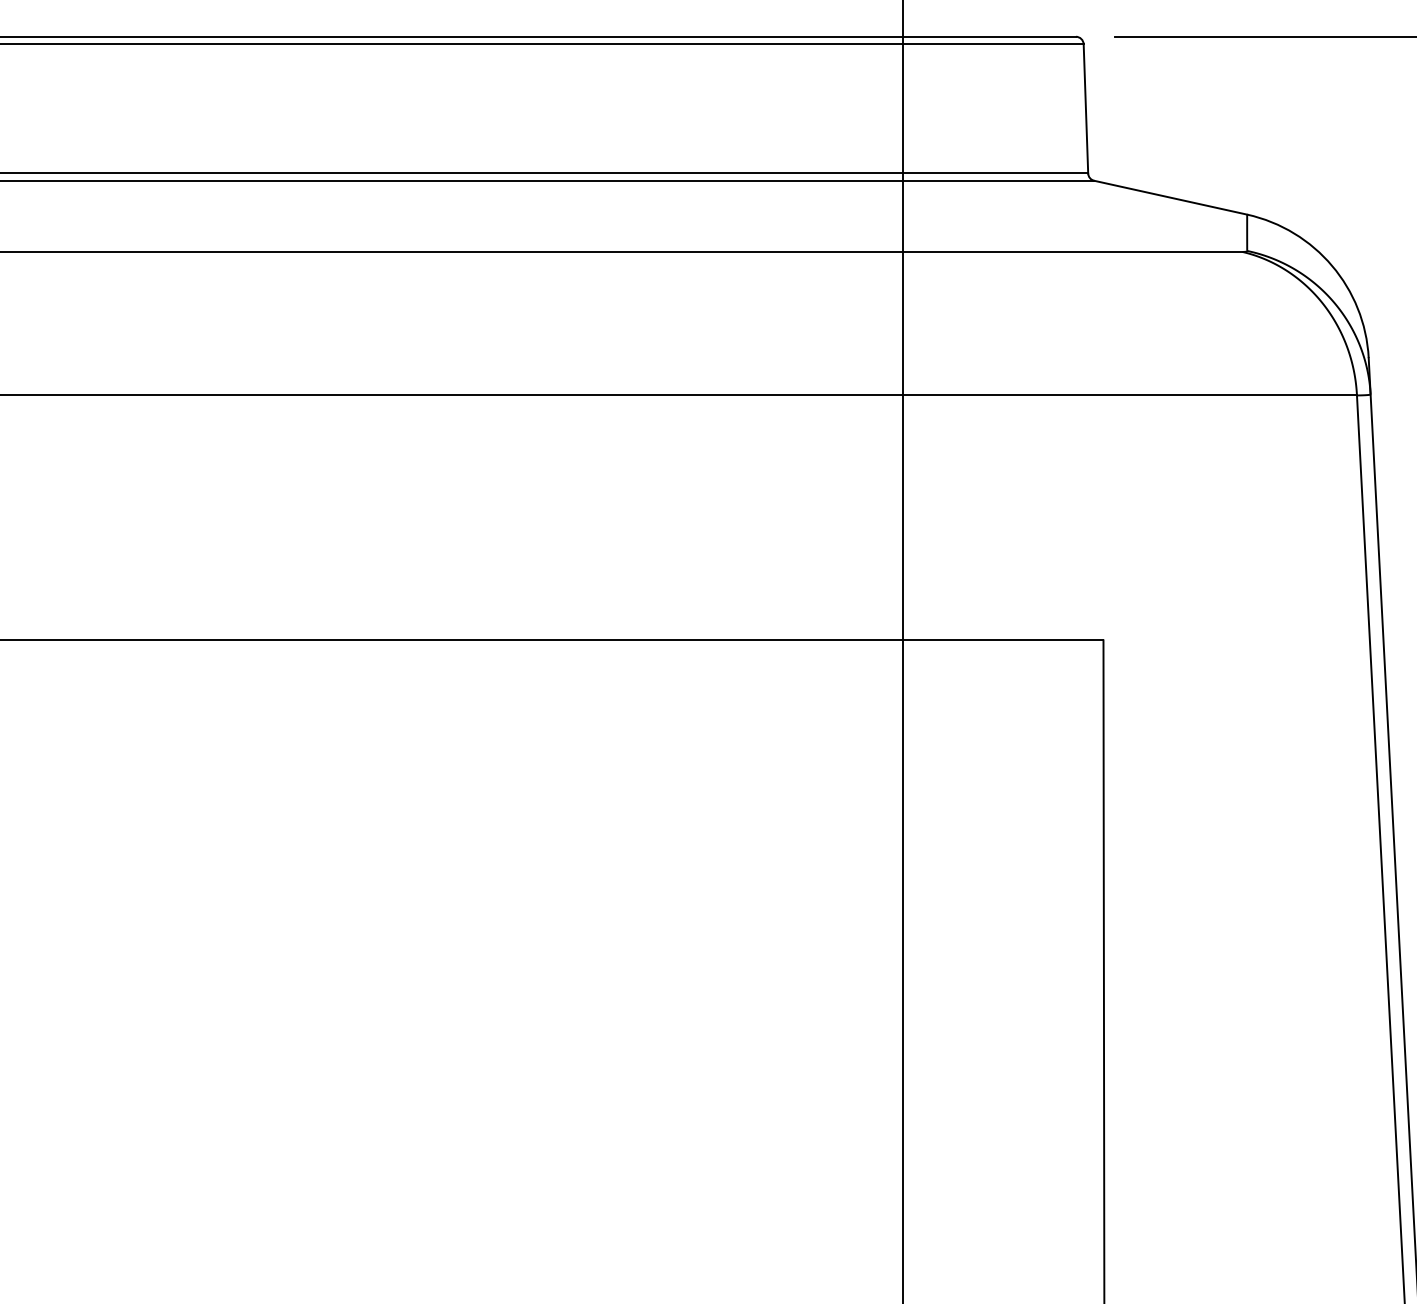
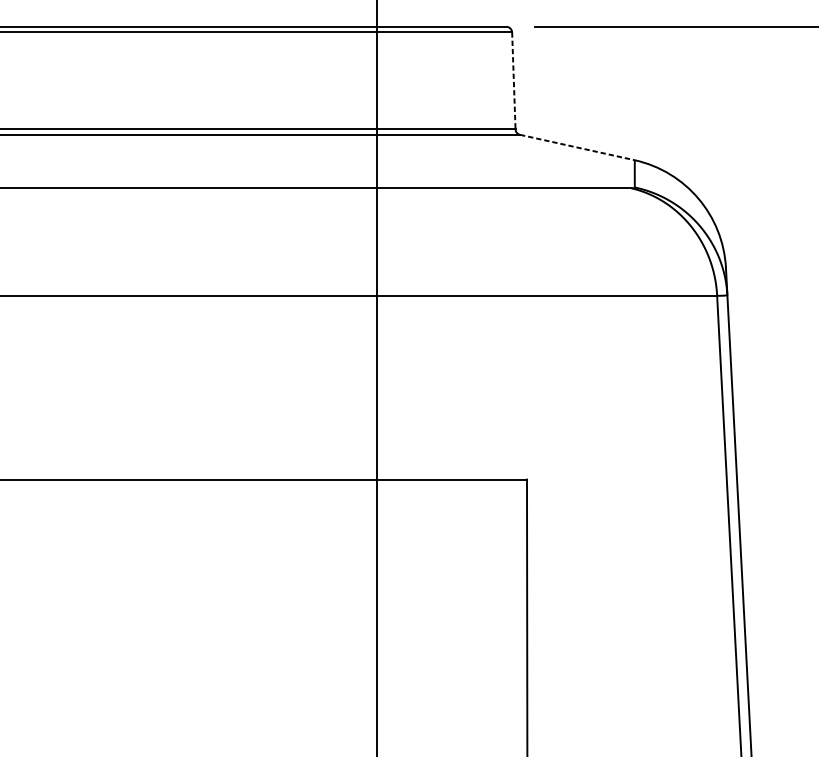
line: (1085, 108) -> (513, 80), solid -> dashed
line: (1171, 197) -> (578, 147), solid -> dashed

